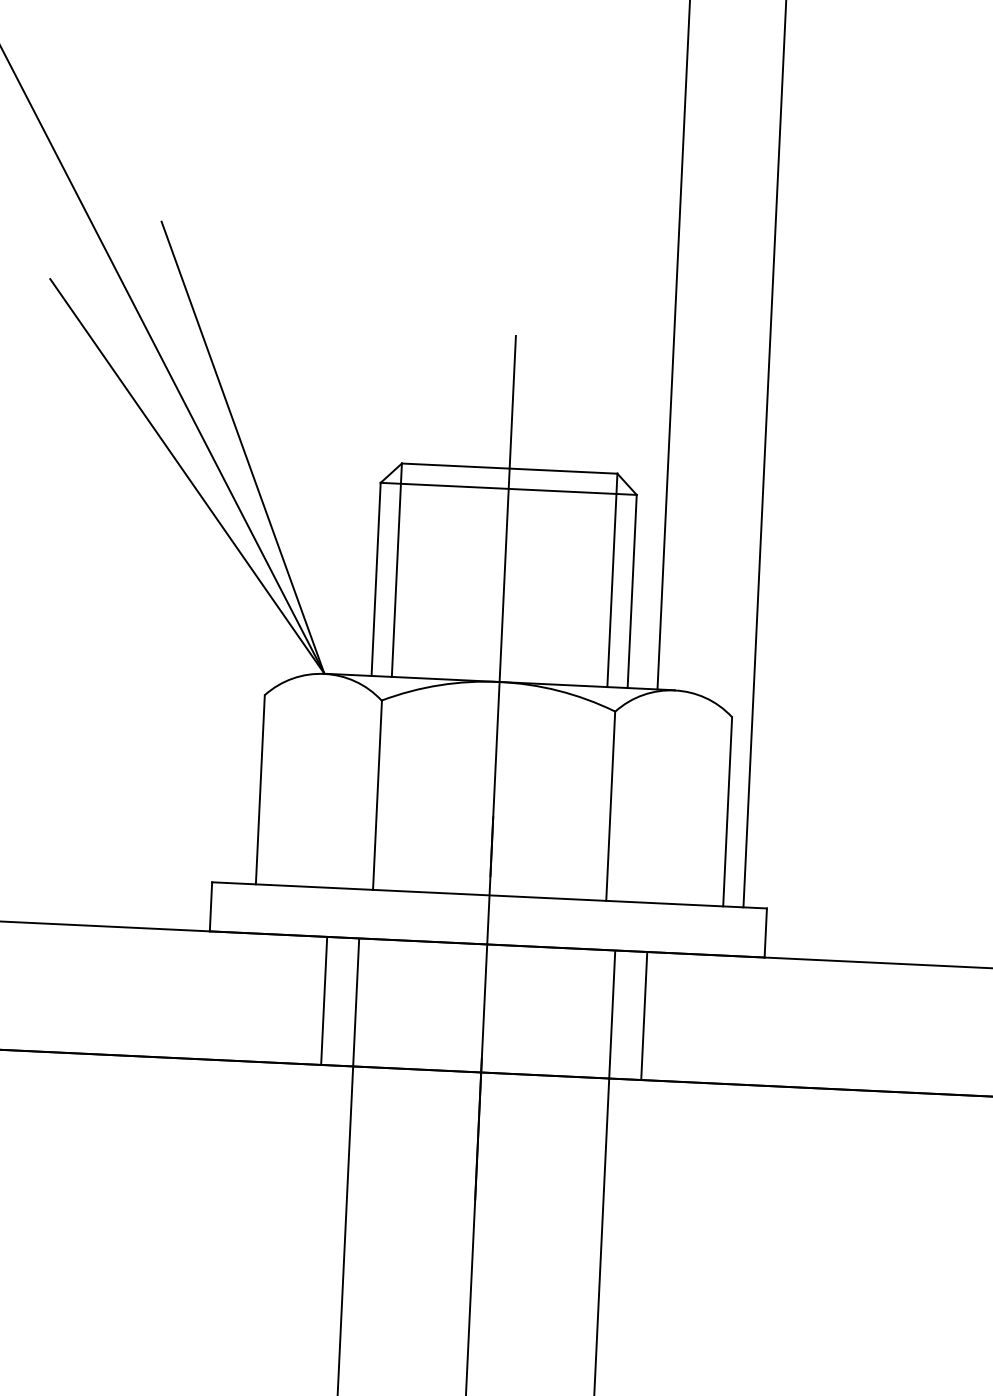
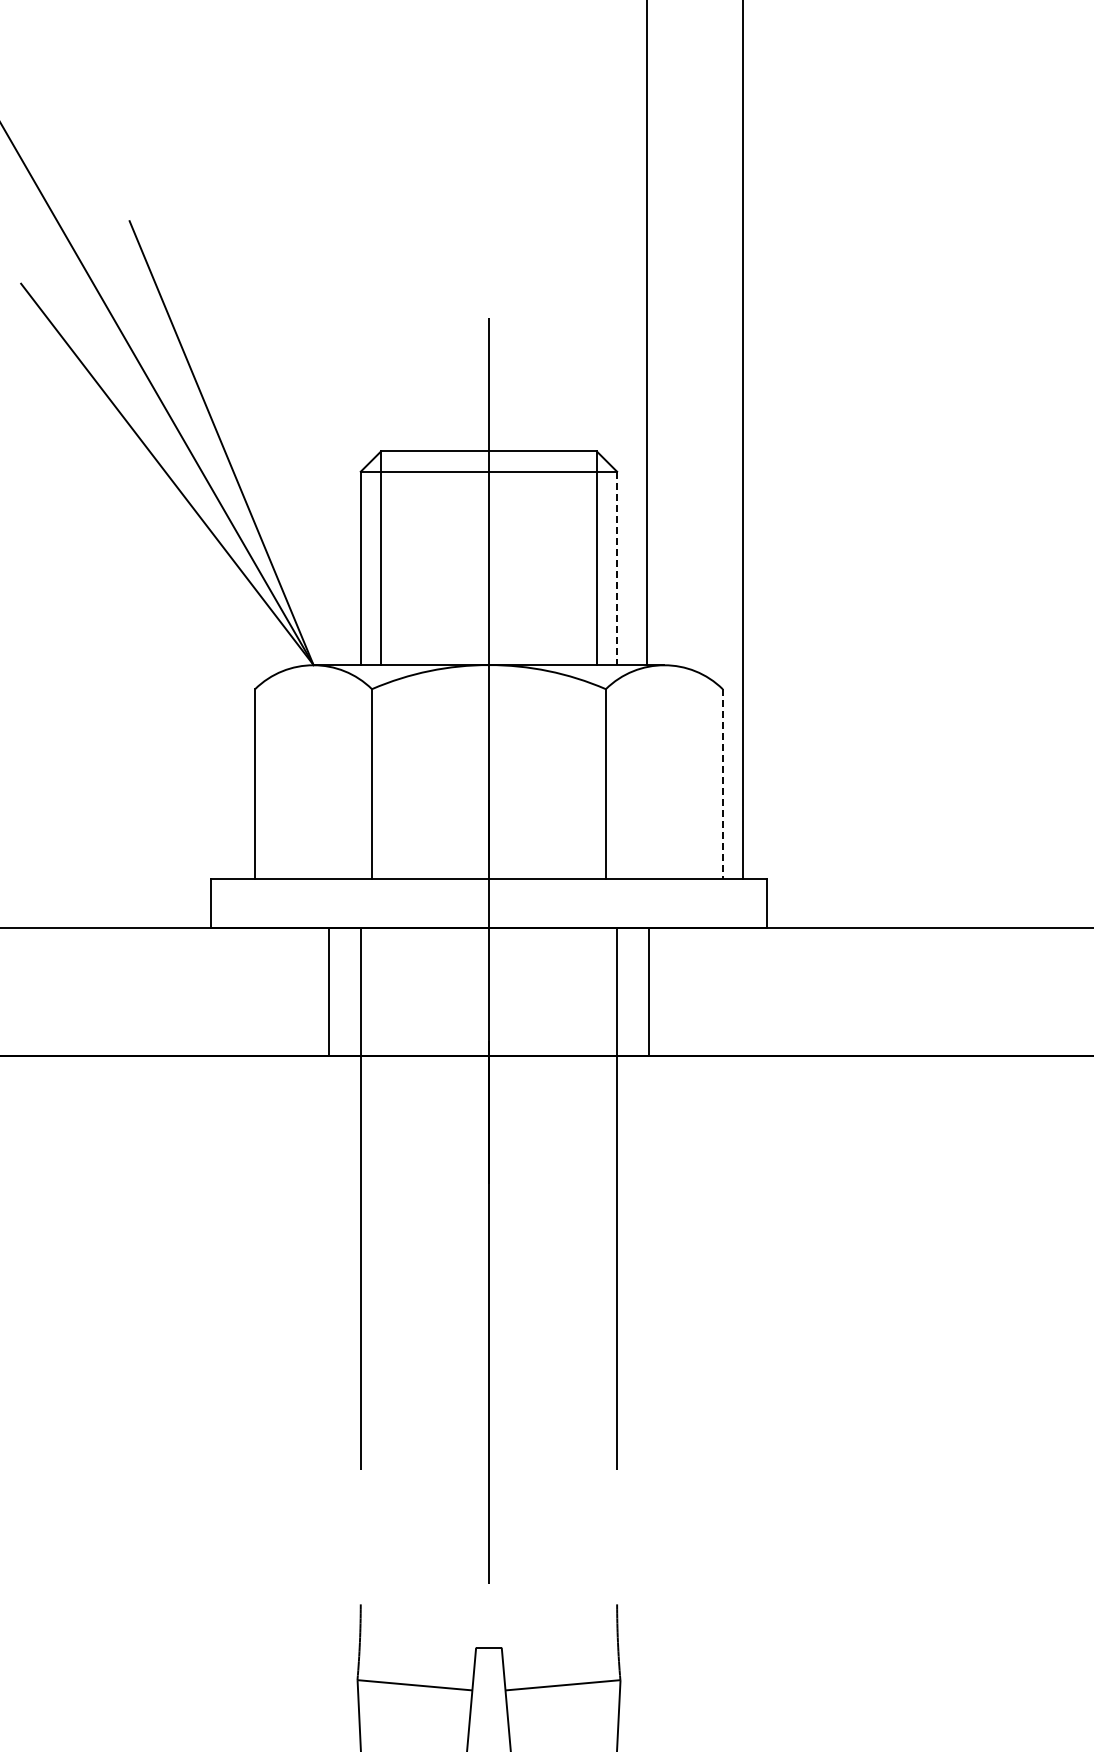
line: (632, 591) -> (617, 568), solid -> dashed
line: (727, 811) -> (722, 783), solid -> dashed

